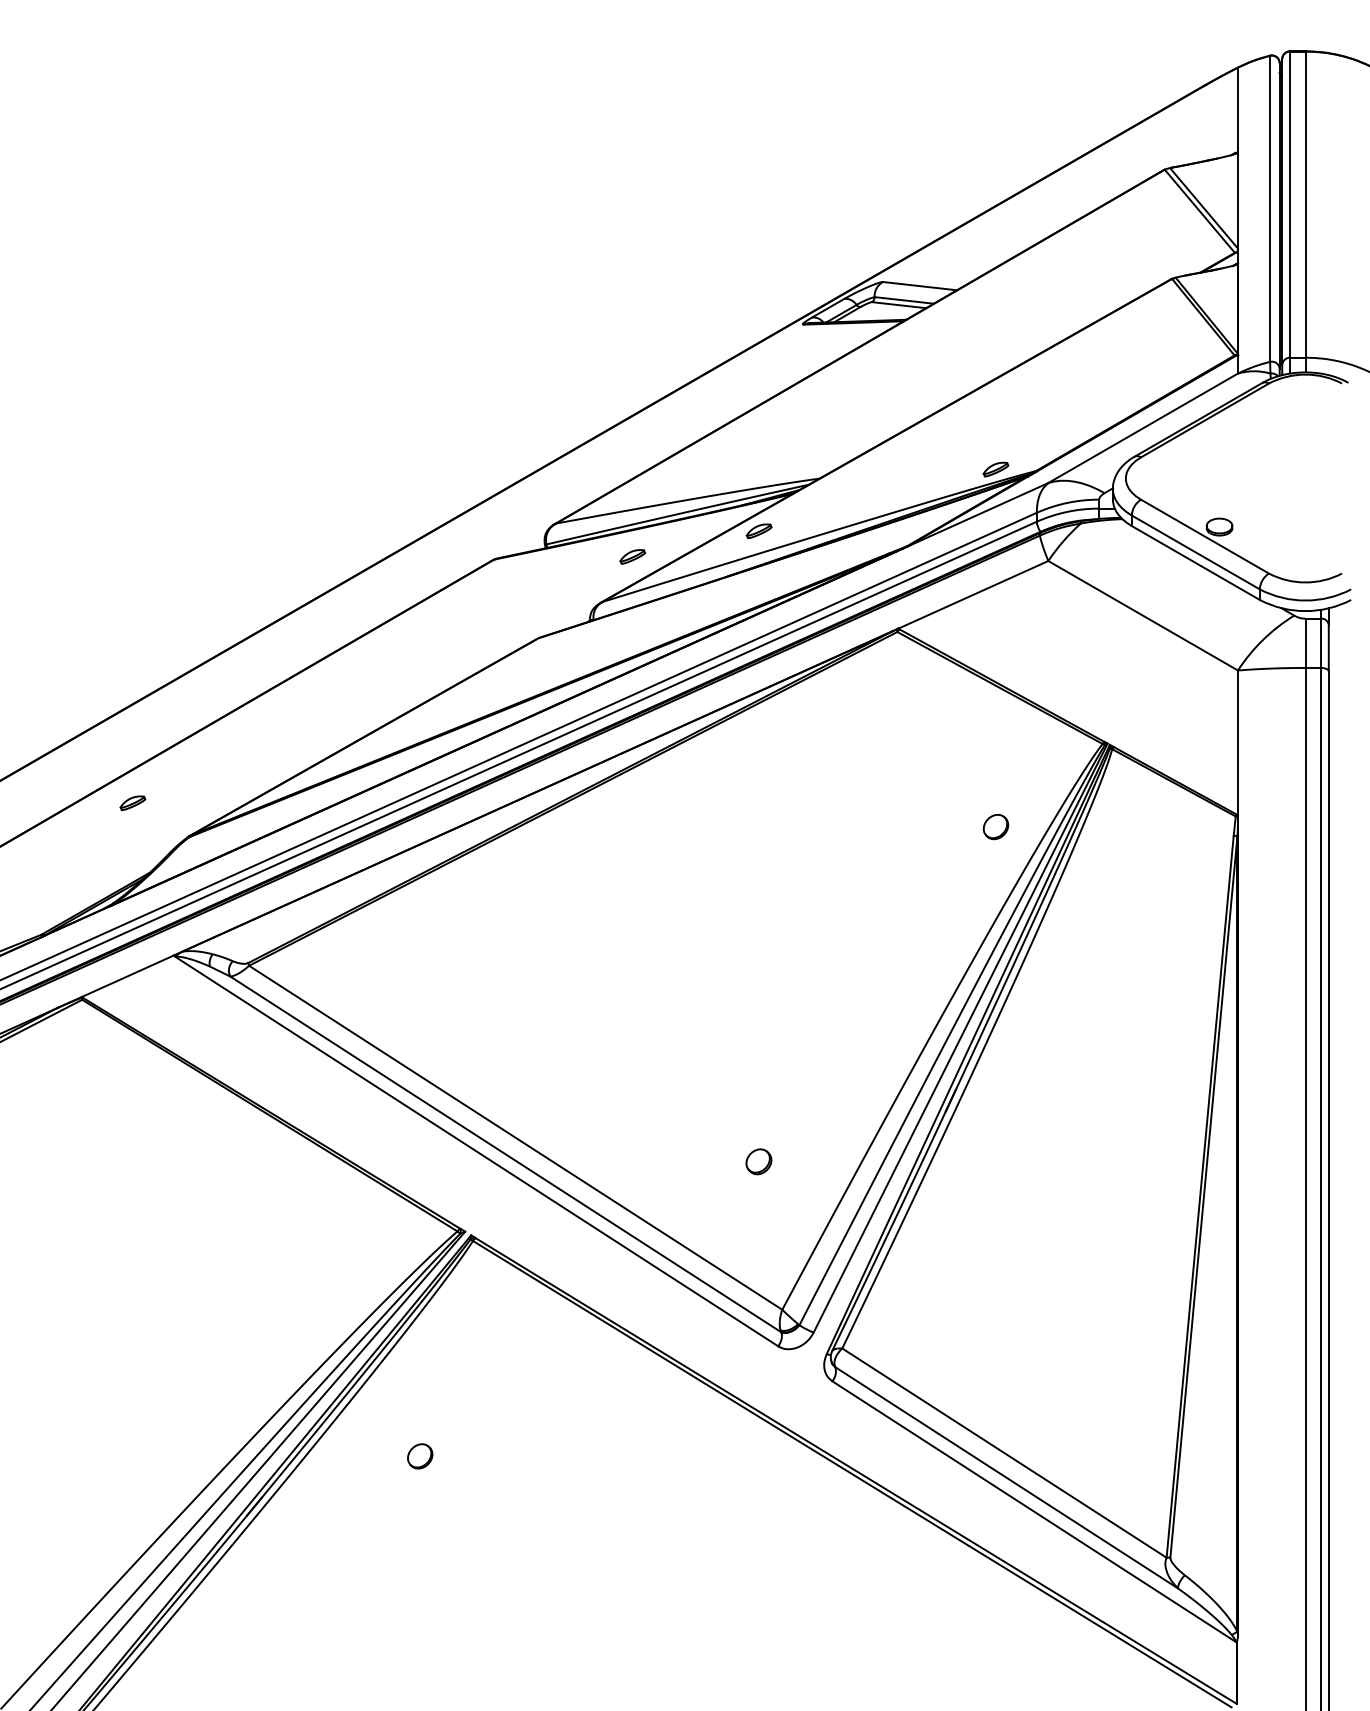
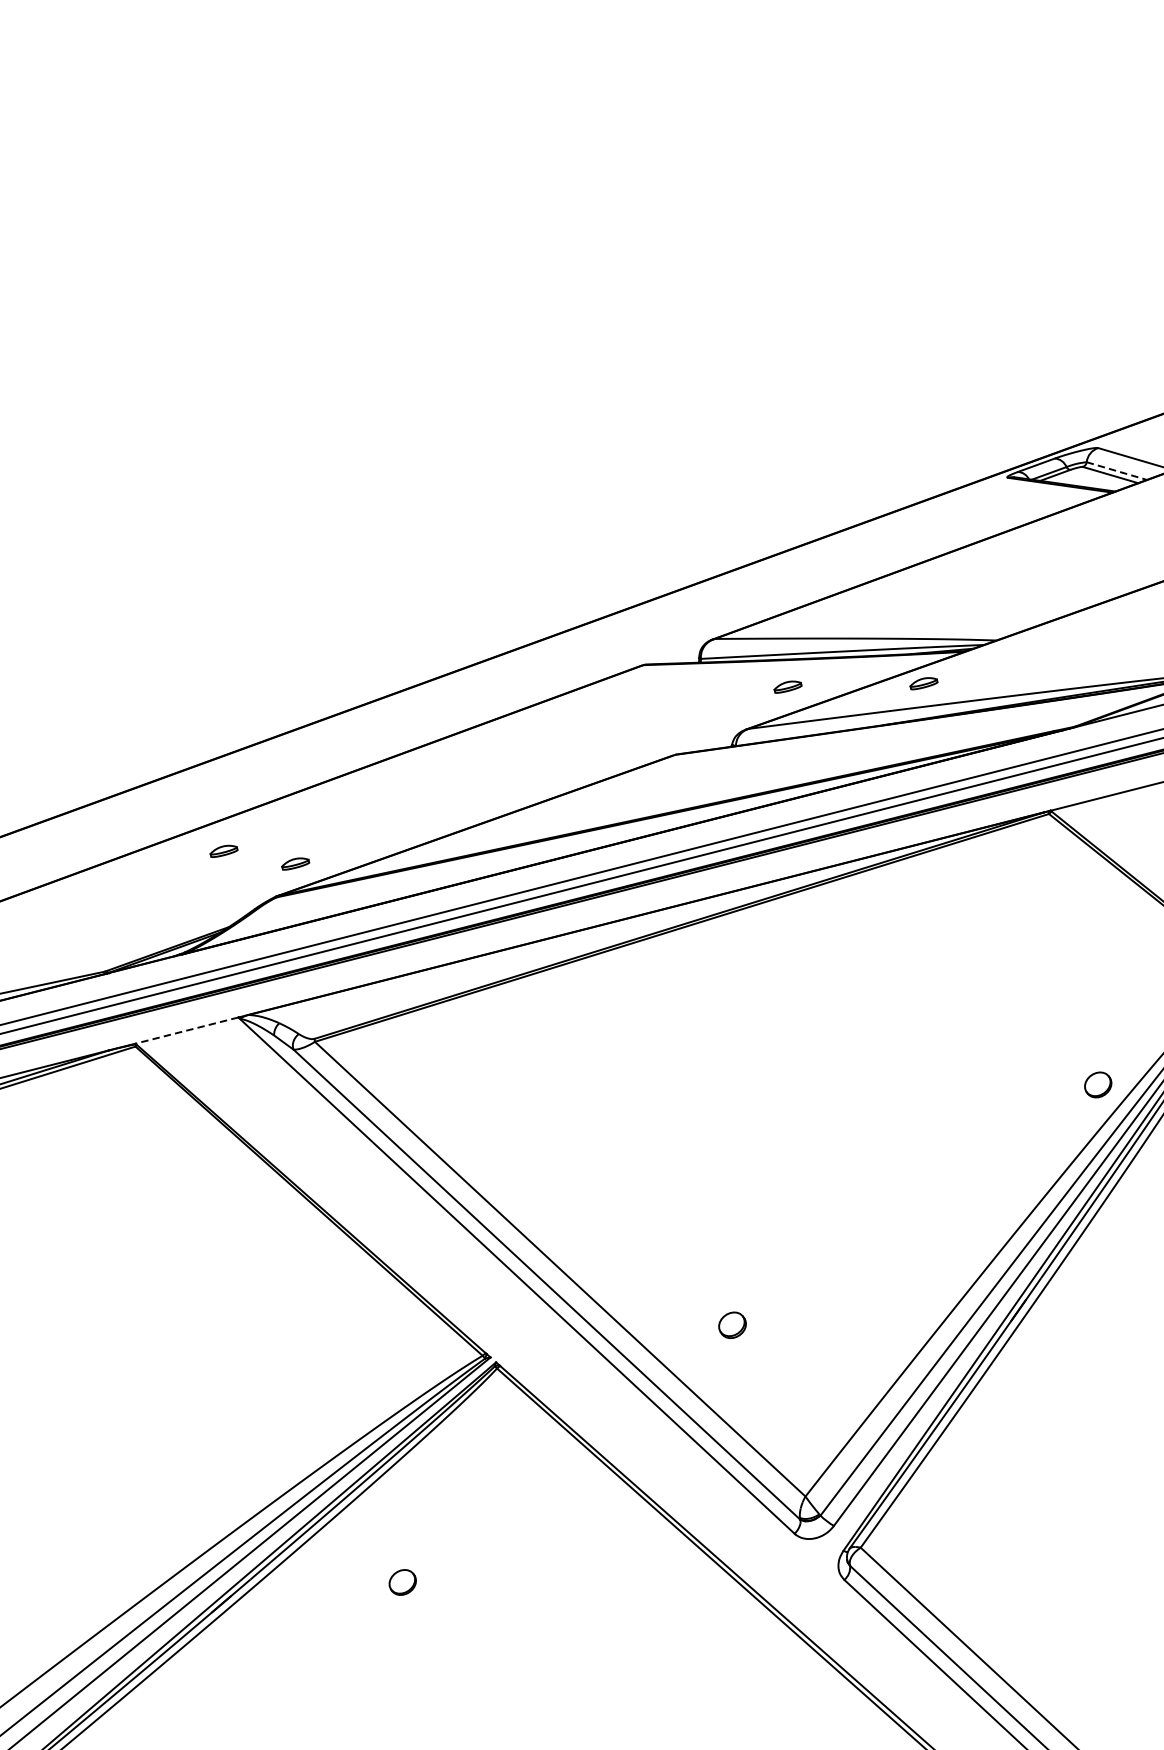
line: (904, 300) -> (1117, 471), solid -> dashed
part: (201, 802) -> (295, 863), added
part: (995, 826) -> (1097, 1084), moved
line: (127, 976) -> (186, 1030), solid -> dashed
part: (758, 1161) -> (732, 1324), moved

